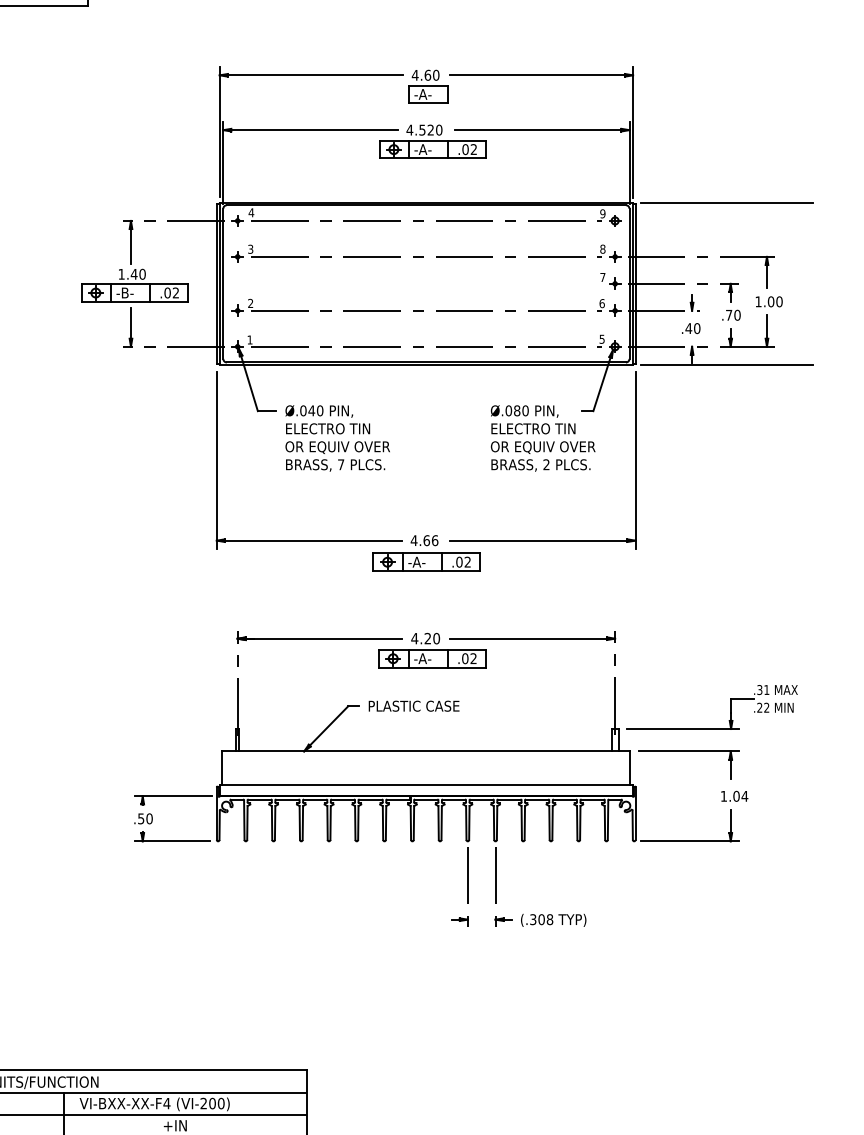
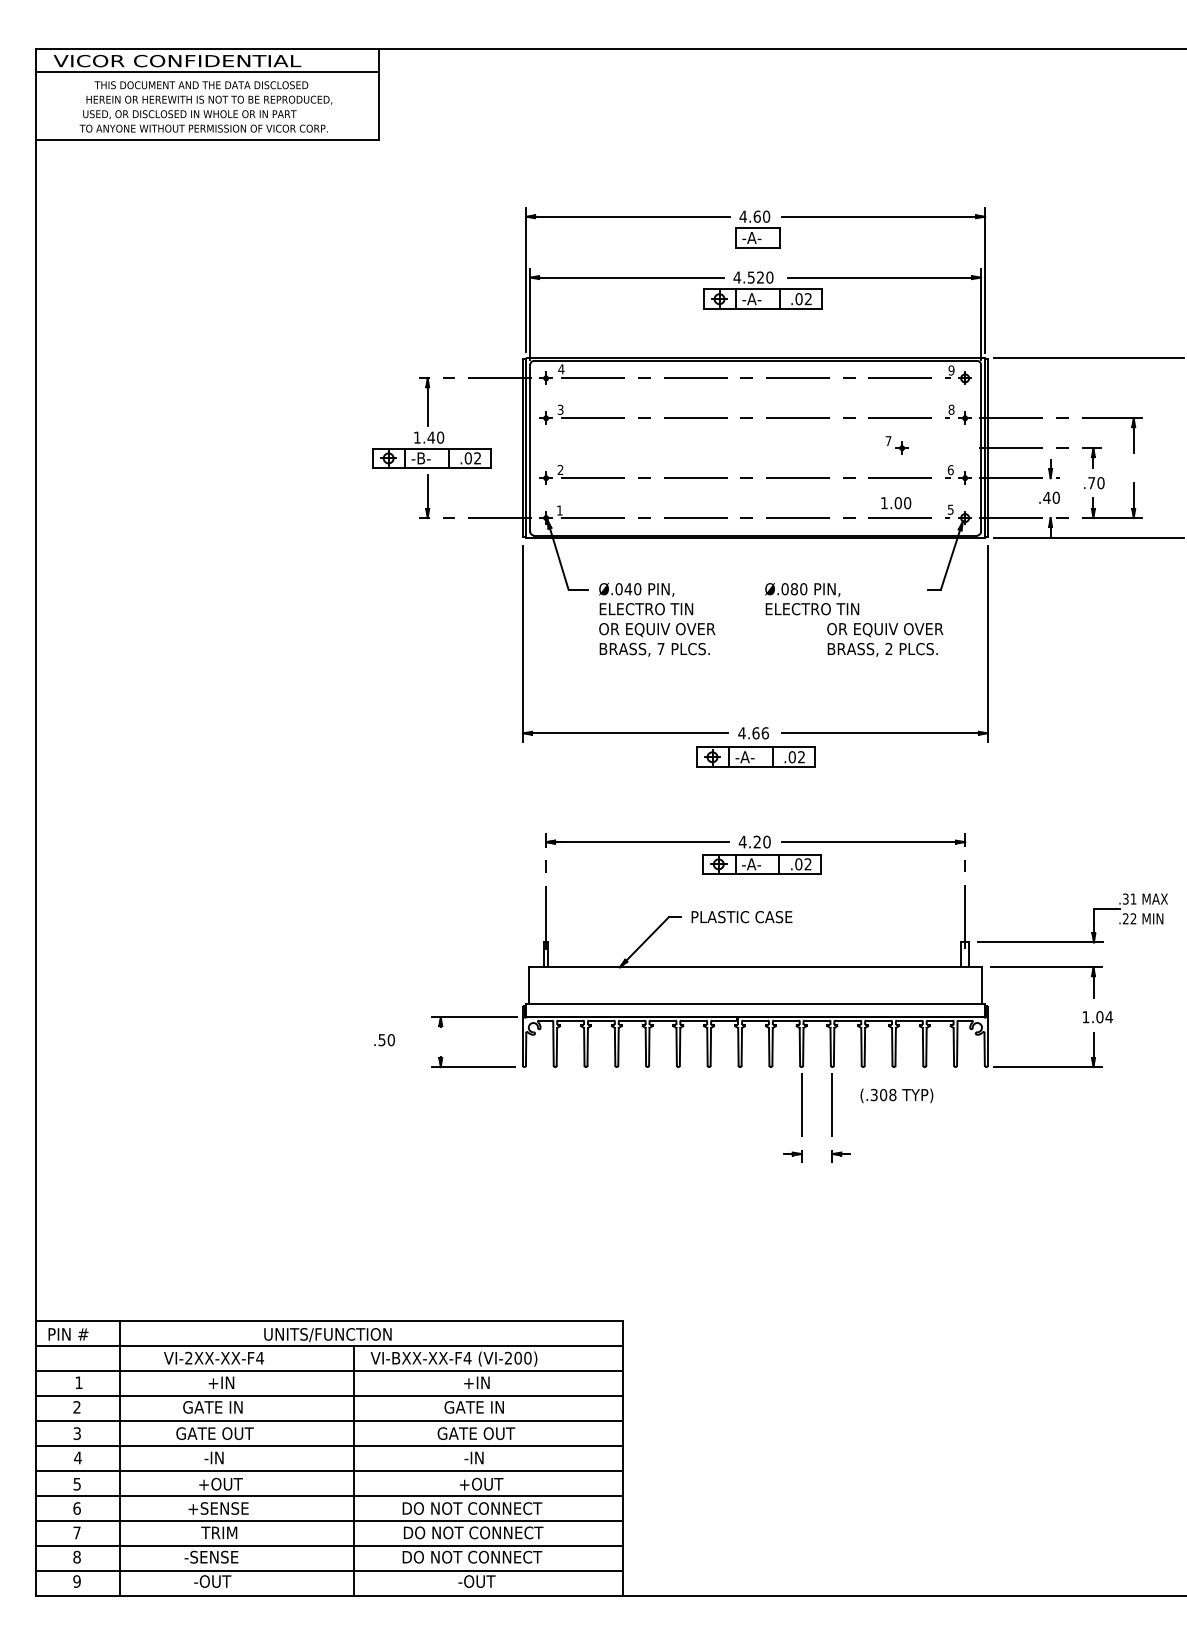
part: (610, 281) -> (896, 445), moved
text: (769, 302) -> (896, 503), moved
text: (533, 420) -> (812, 599), moved
text: (143, 819) -> (384, 1040), moved
text: (553, 920) -> (896, 1095), moved

